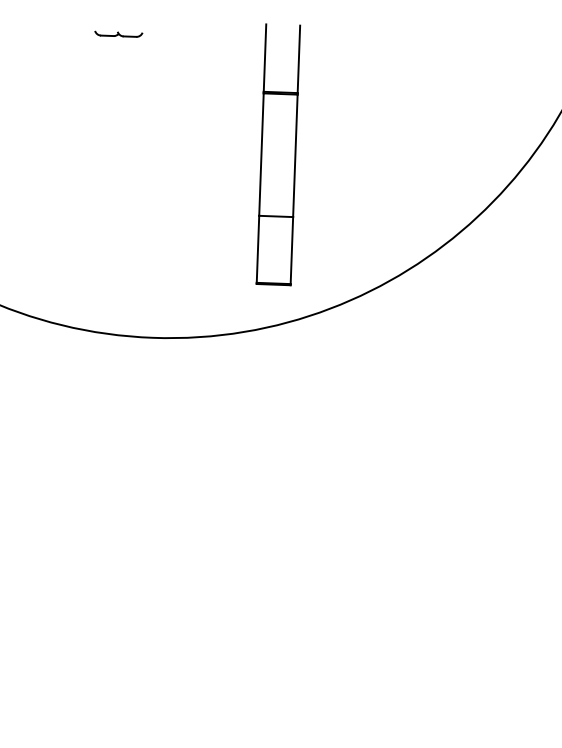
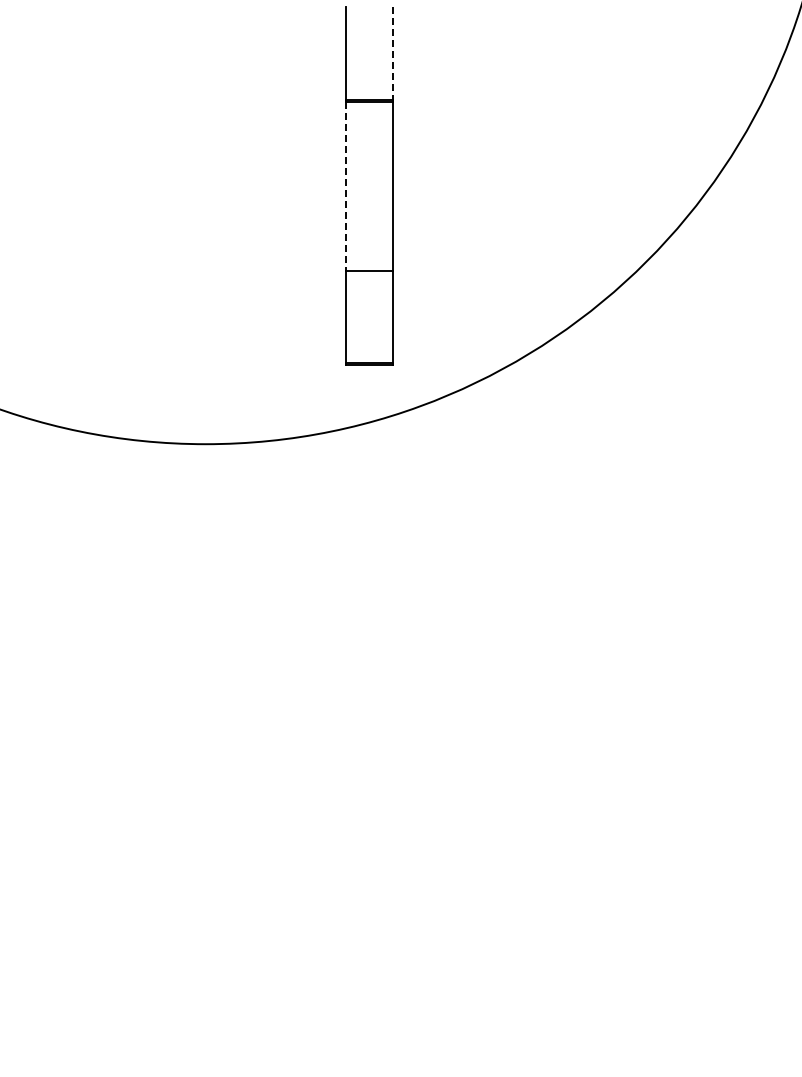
part: (118, 34) -> (143, 27), removed
line: (298, 59) -> (392, 53), solid -> dashed
line: (261, 154) -> (346, 186), solid -> dashed

